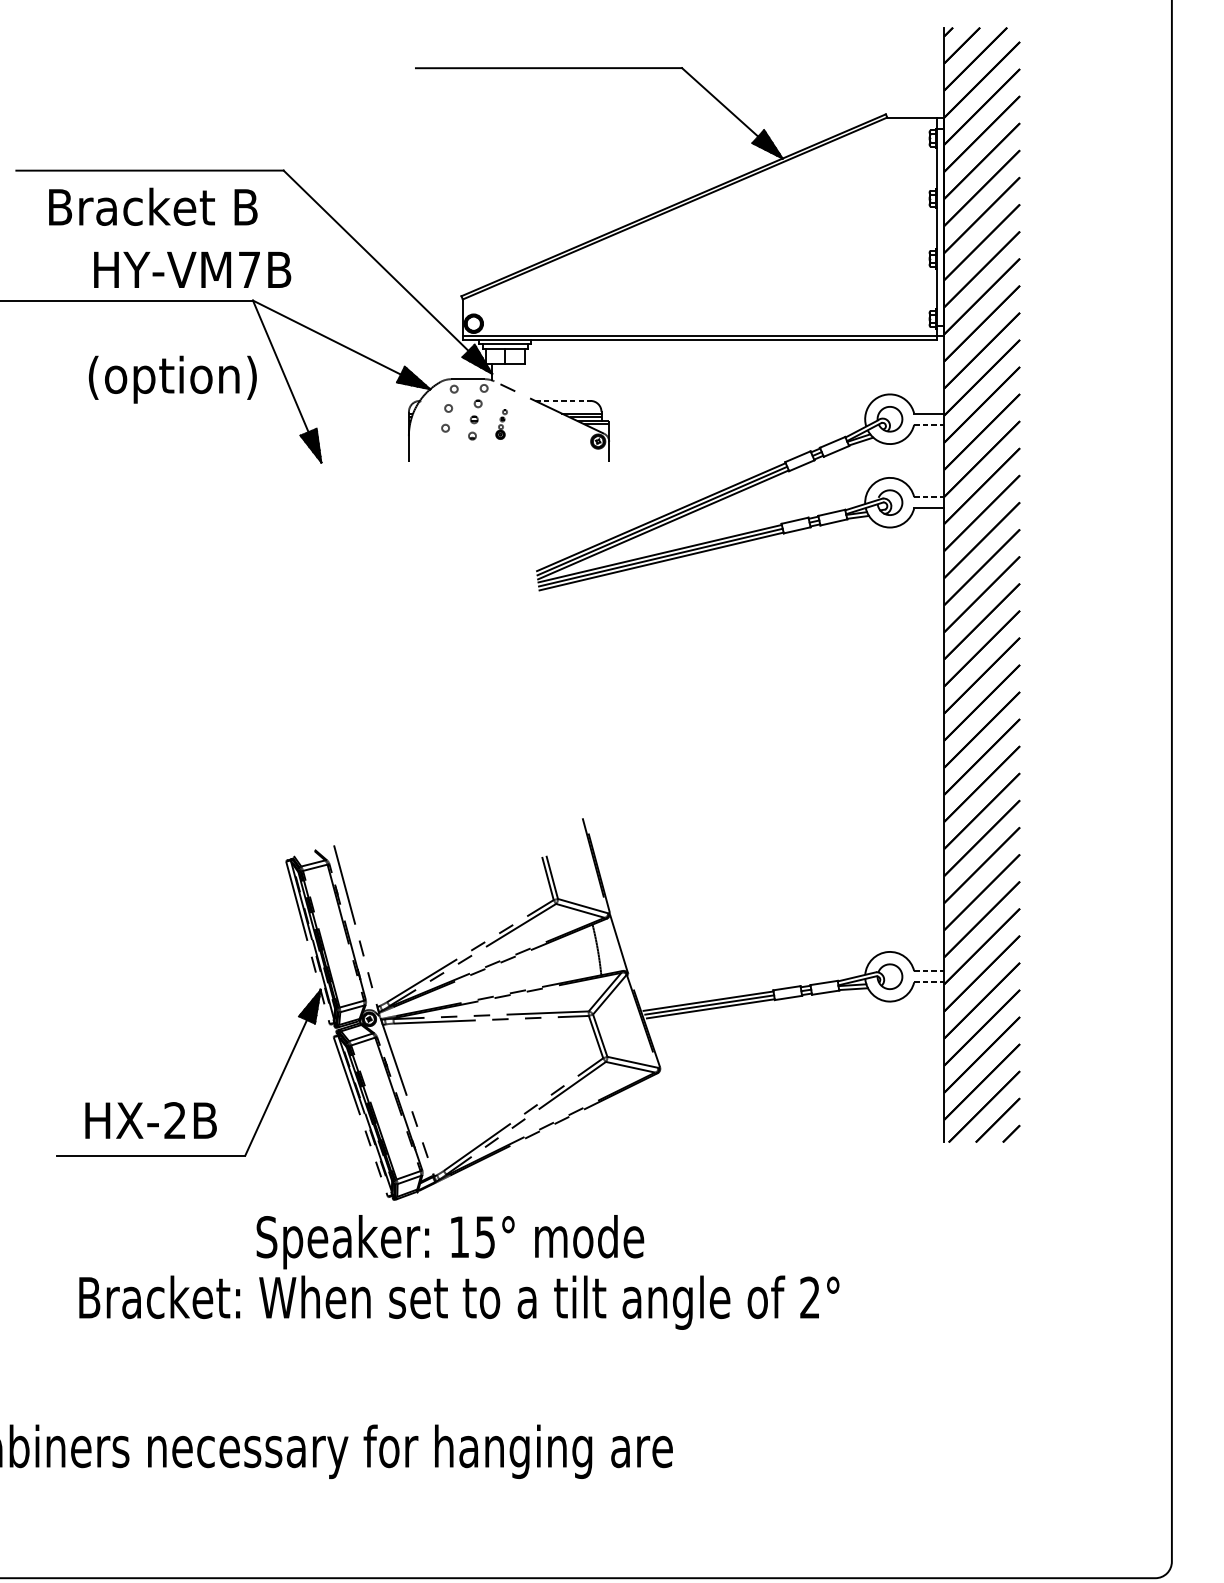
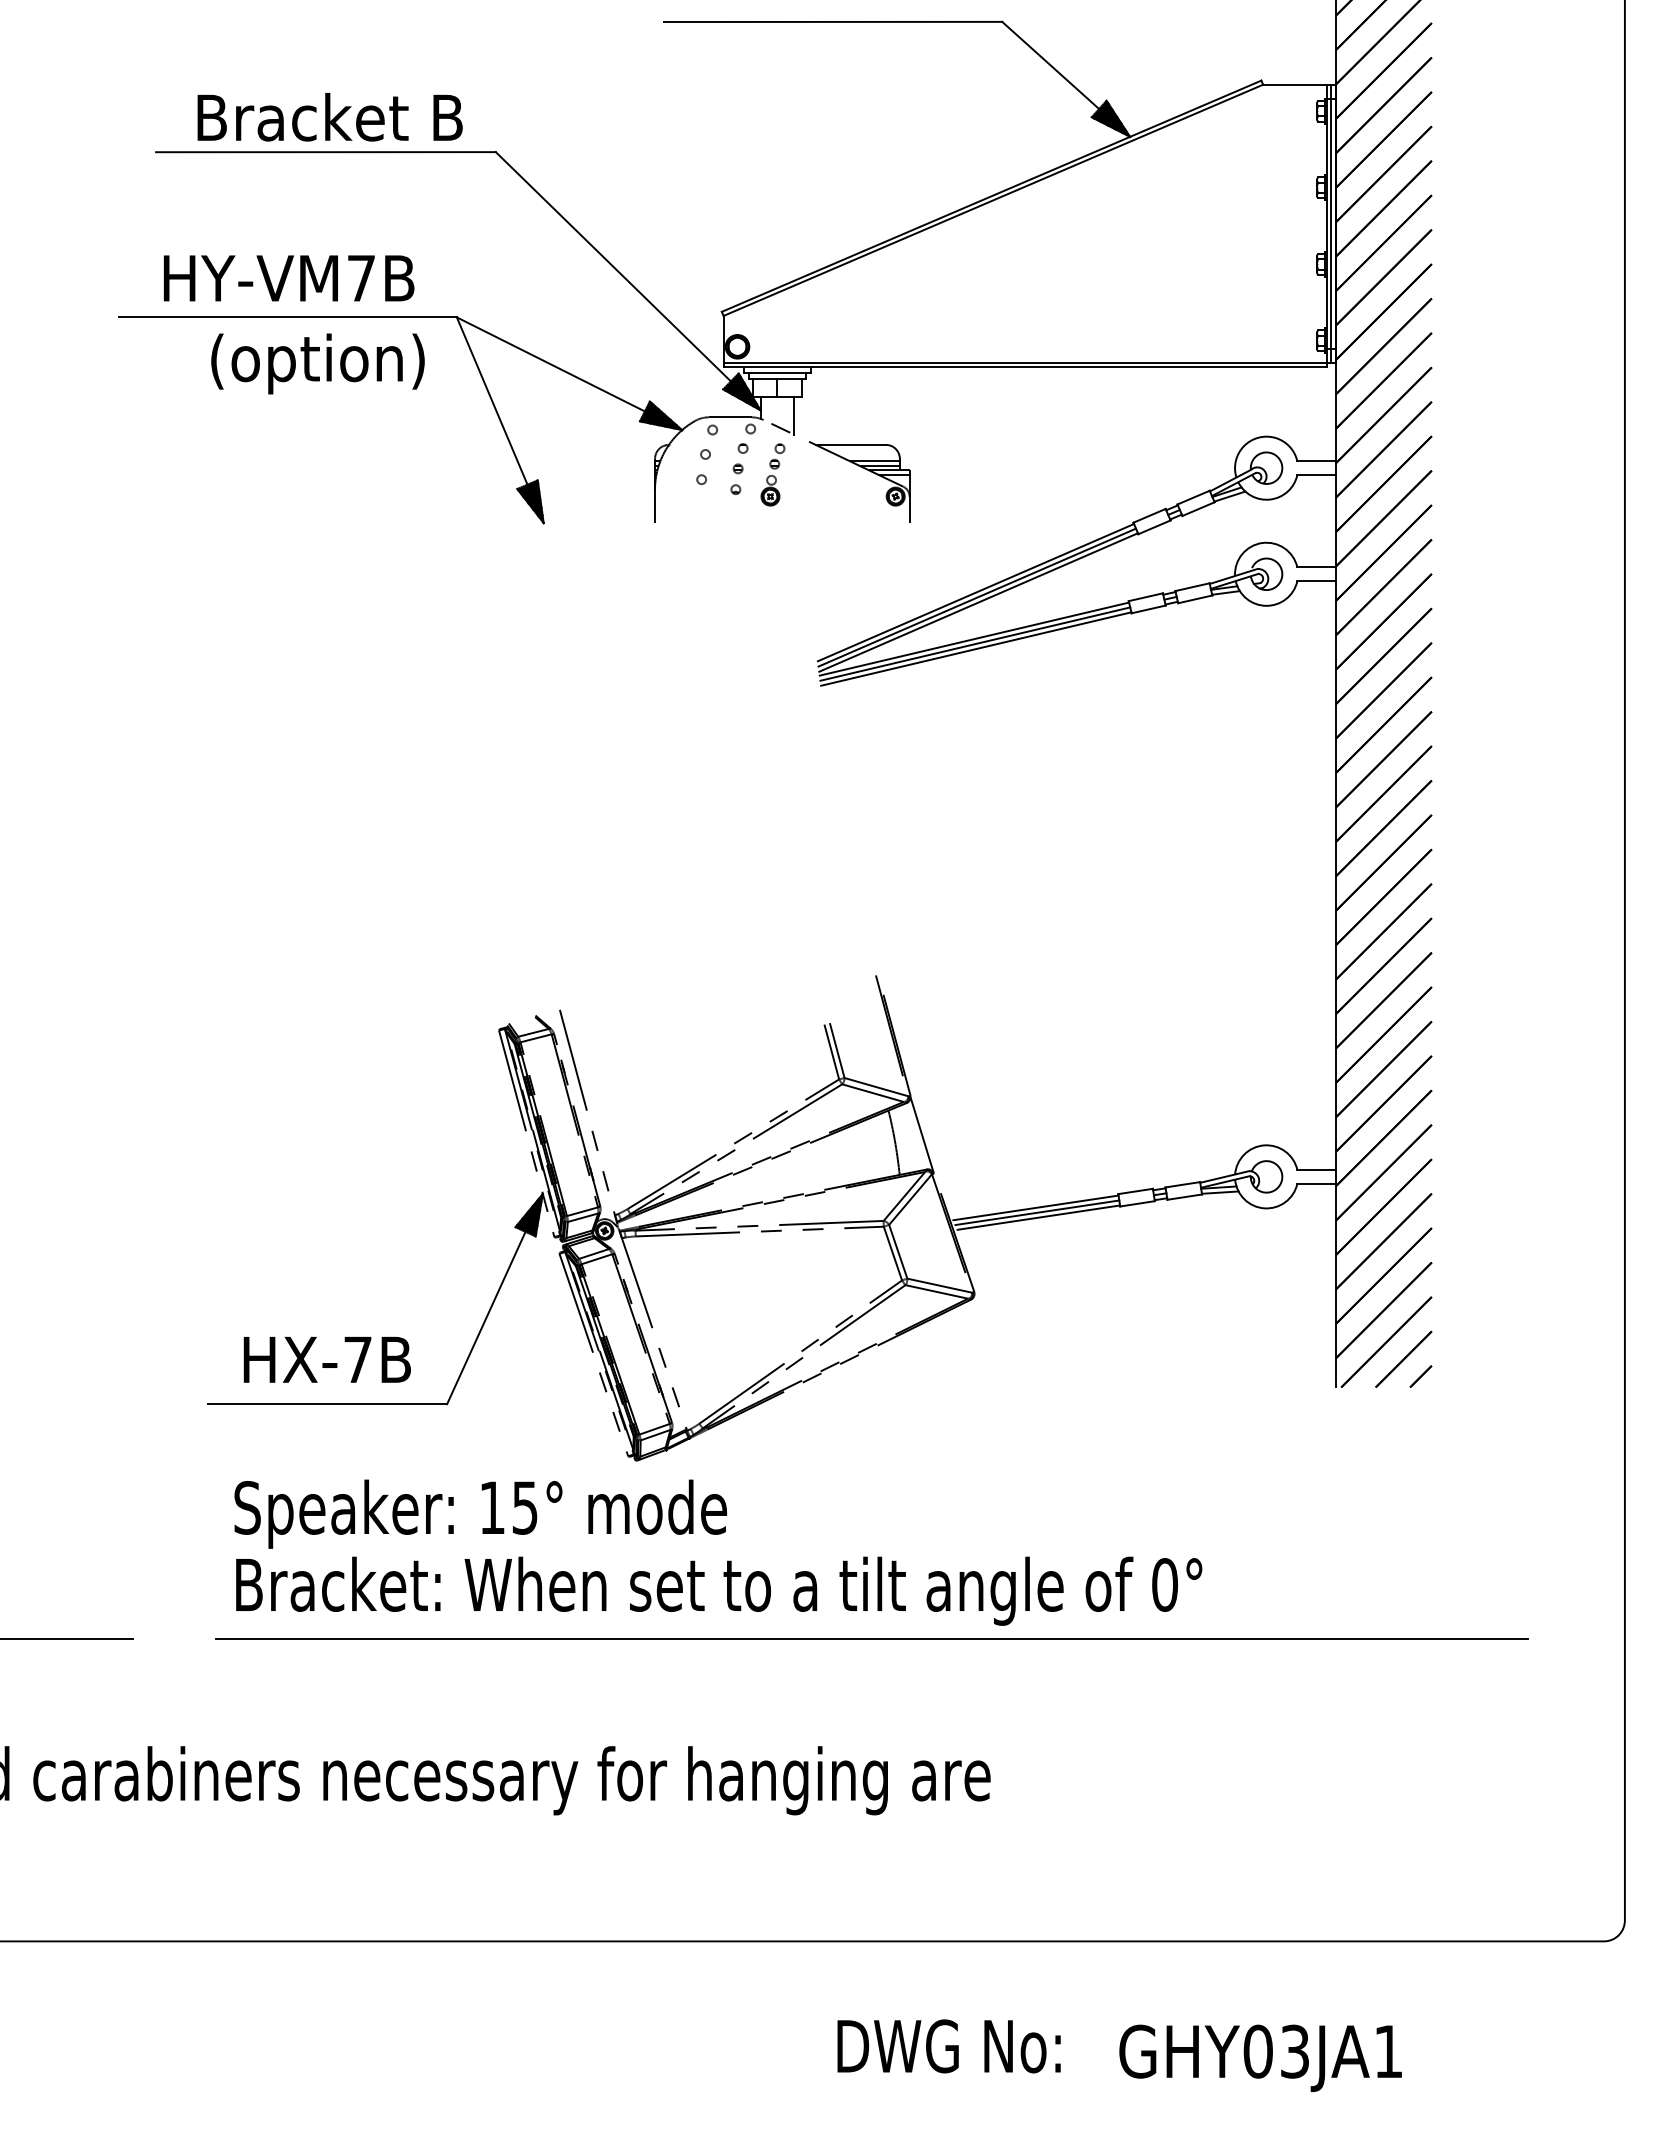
text: (152, 207) -> (329, 117), moved
line: (941, 226) -> (1331, 223), added
text: (192, 270) -> (288, 278), moved
line: (518, 377) -> (794, 415), added
text: (172, 379) -> (317, 363), moved
line: (563, 400) -> (851, 444), dashed -> solid
part: (501, 424) -> (772, 474), size x1.67
line: (929, 424) -> (1316, 475), dashed -> solid
line: (929, 497) -> (1316, 567), dashed -> solid
line: (929, 970) -> (1316, 1169), dashed -> solid
line: (929, 981) -> (1316, 1183), dashed -> solid
text: (174, 1120) -> (357, 1359), HX-2B -> HX-7B
text: (450, 1241) -> (480, 1513), moved
text: (809, 1297) -> (1164, 1584), 2° -> 0°
line: (579, 1340) -> (872, 1639), added

